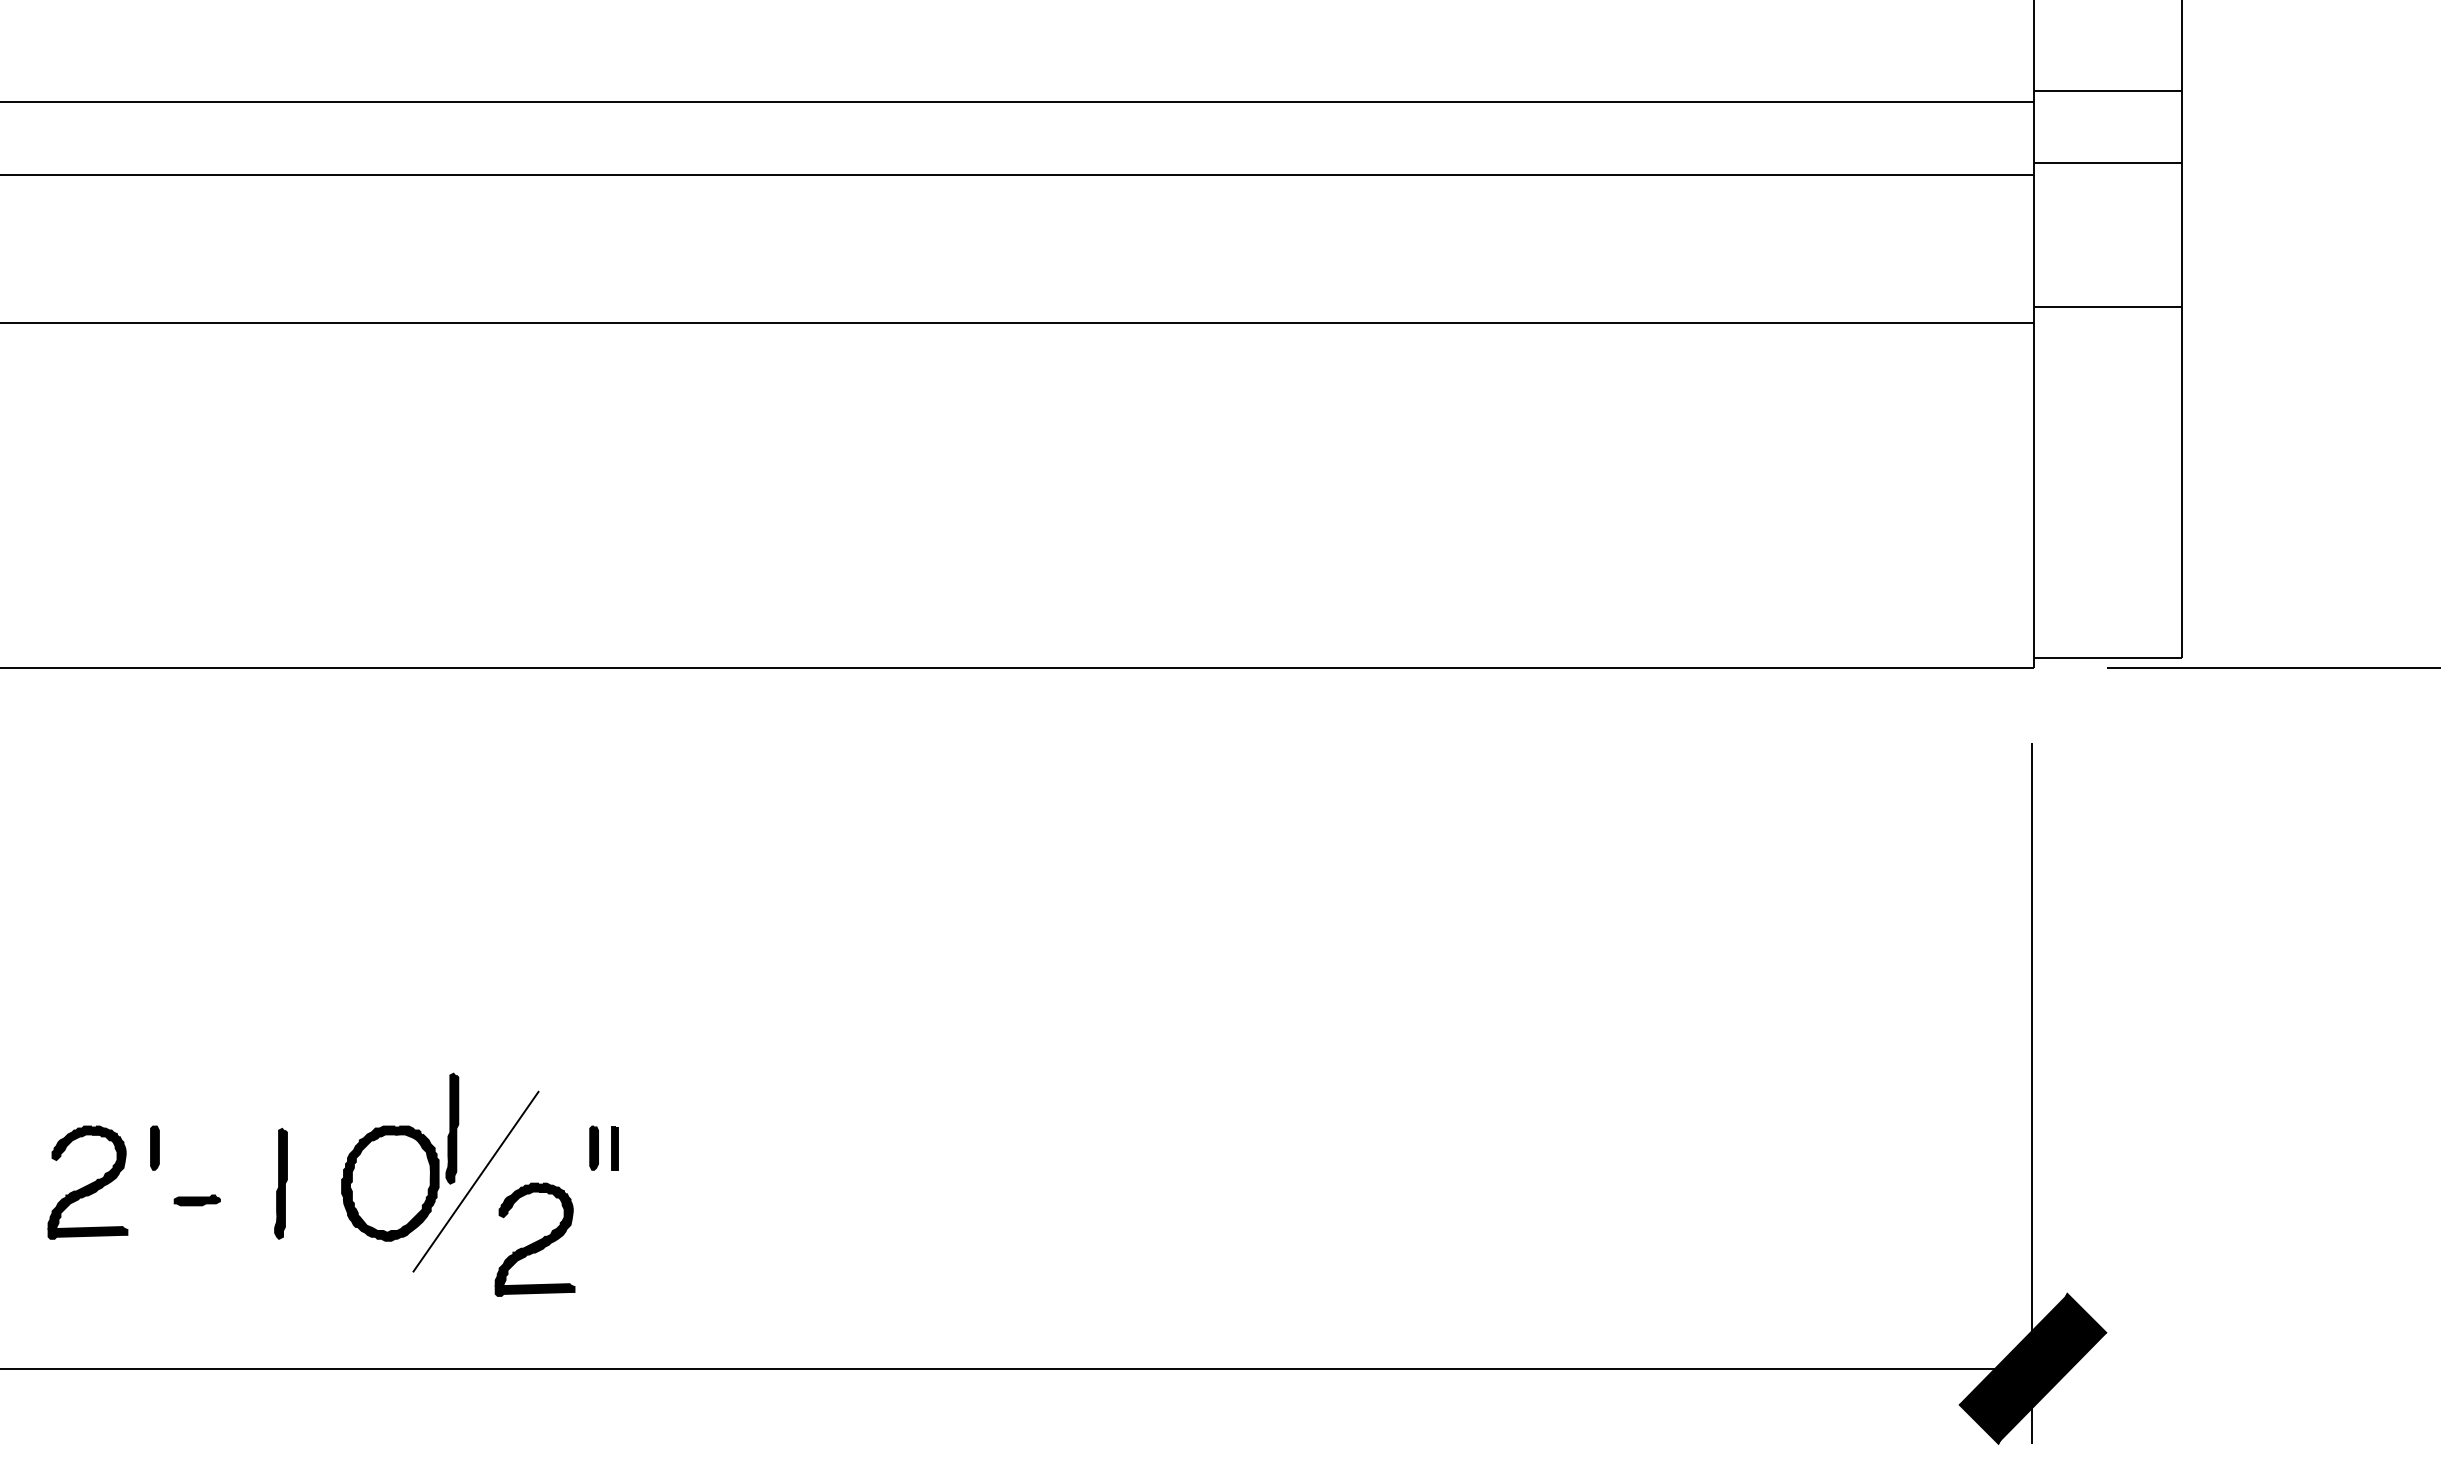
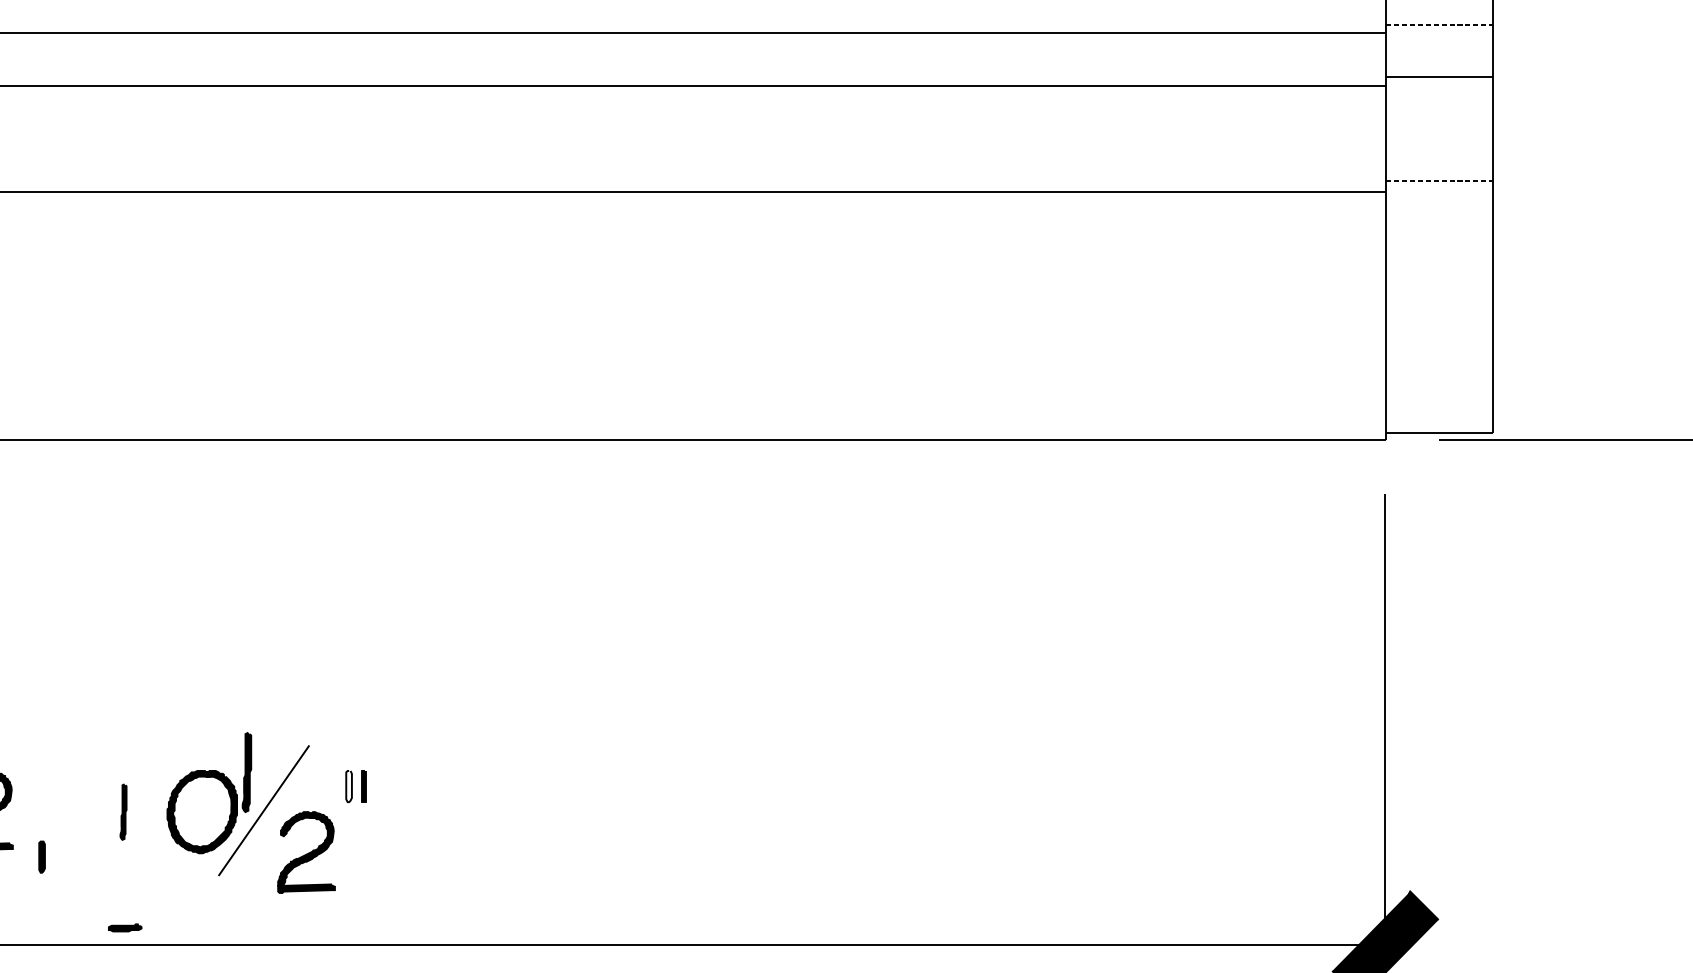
line: (2107, 90) -> (1439, 24), solid -> dashed
line: (2107, 307) -> (1439, 181), solid -> dashed
part: (154, 1147) -> (41, 856), moved
fill: (594, 1147) -> (349, 786), removed
part: (280, 1183) -> (123, 811), size x0.7
part: (196, 1200) -> (124, 927), moved

